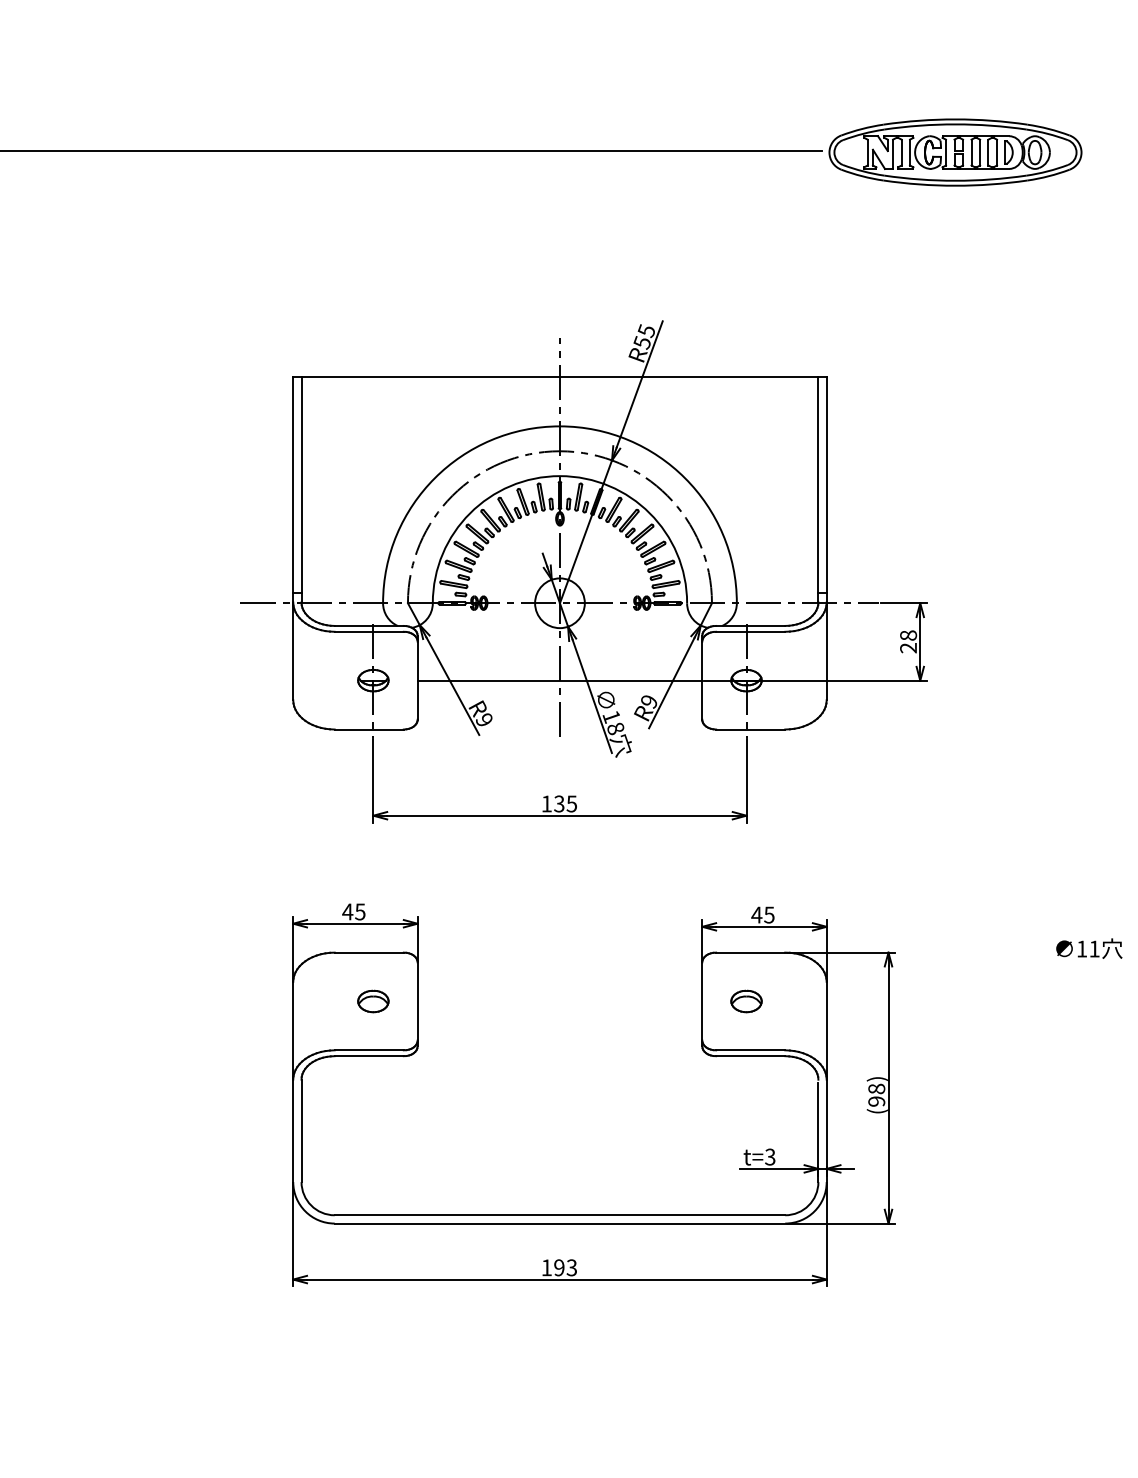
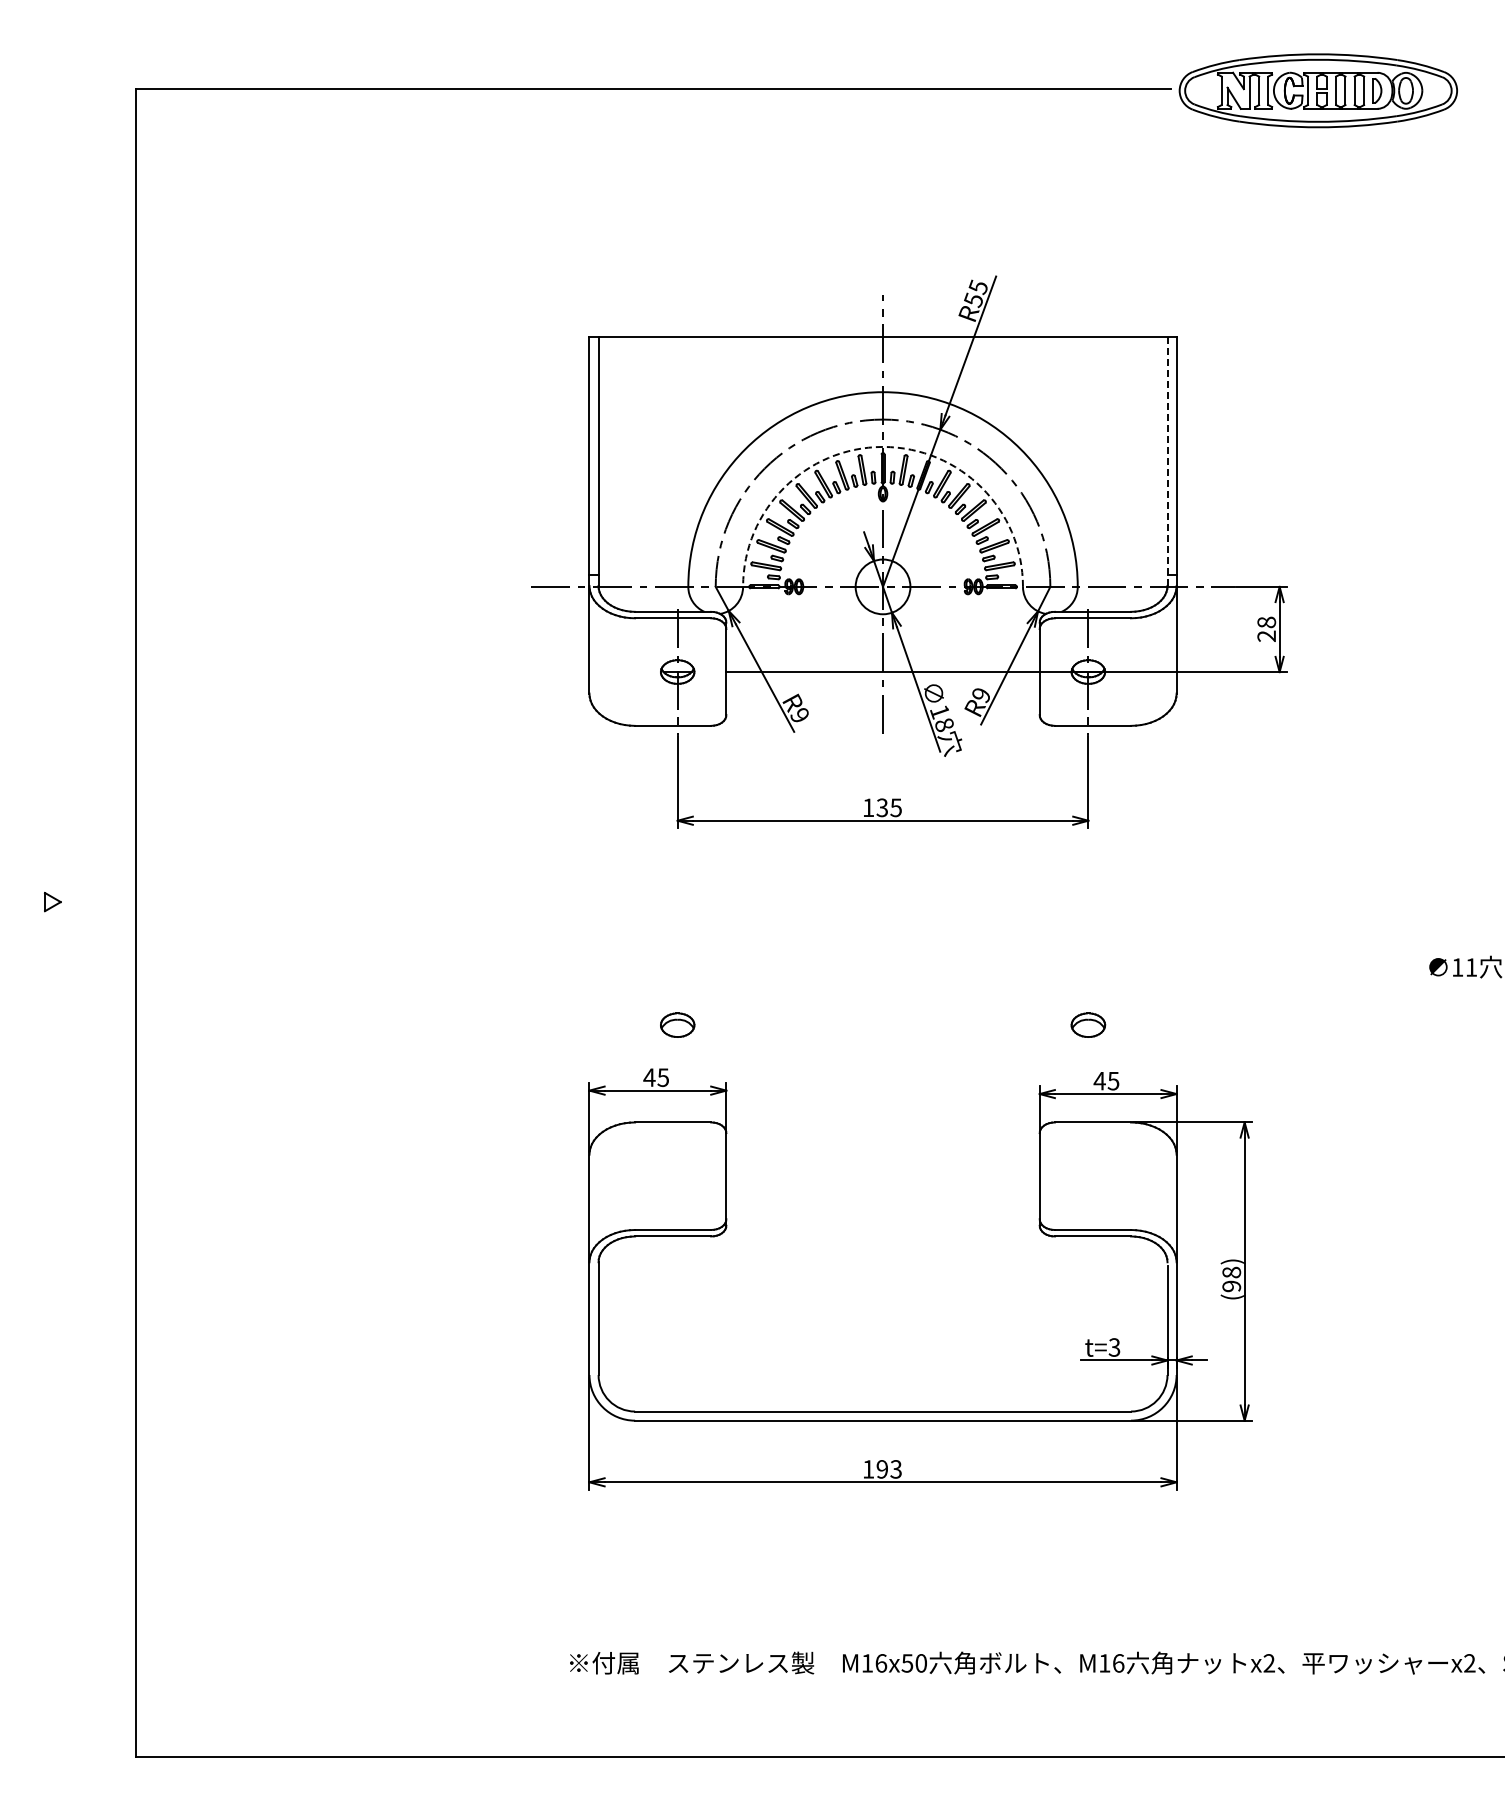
arc: (560, 475) -> (883, 446), solid -> dashed
line: (818, 490) -> (1167, 462), solid -> dashed
part: (702, 1049) -> (1039, 1229), moved

